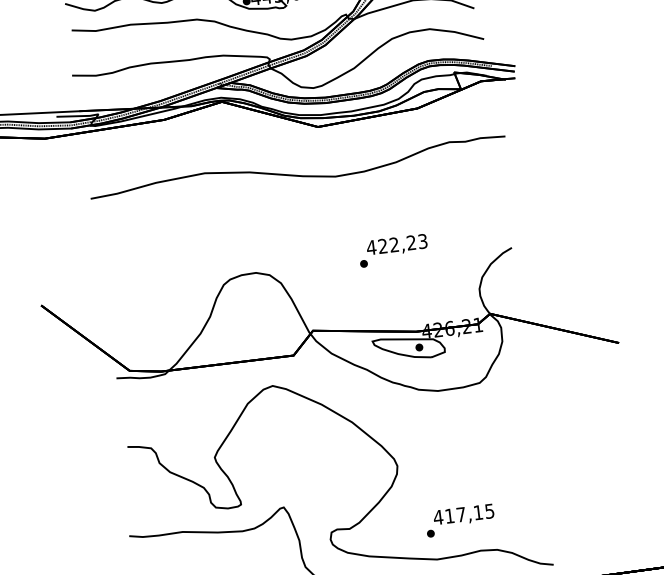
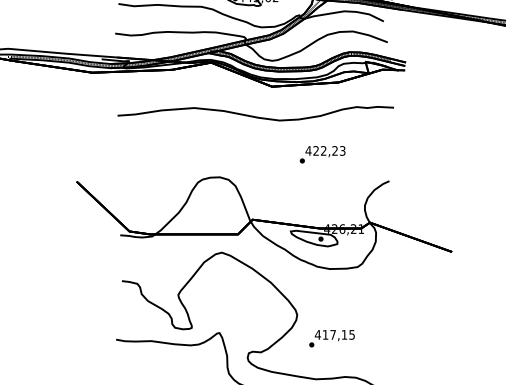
text: (393, 250) -> (322, 154), moved
text: (459, 520) -> (331, 338), moved

